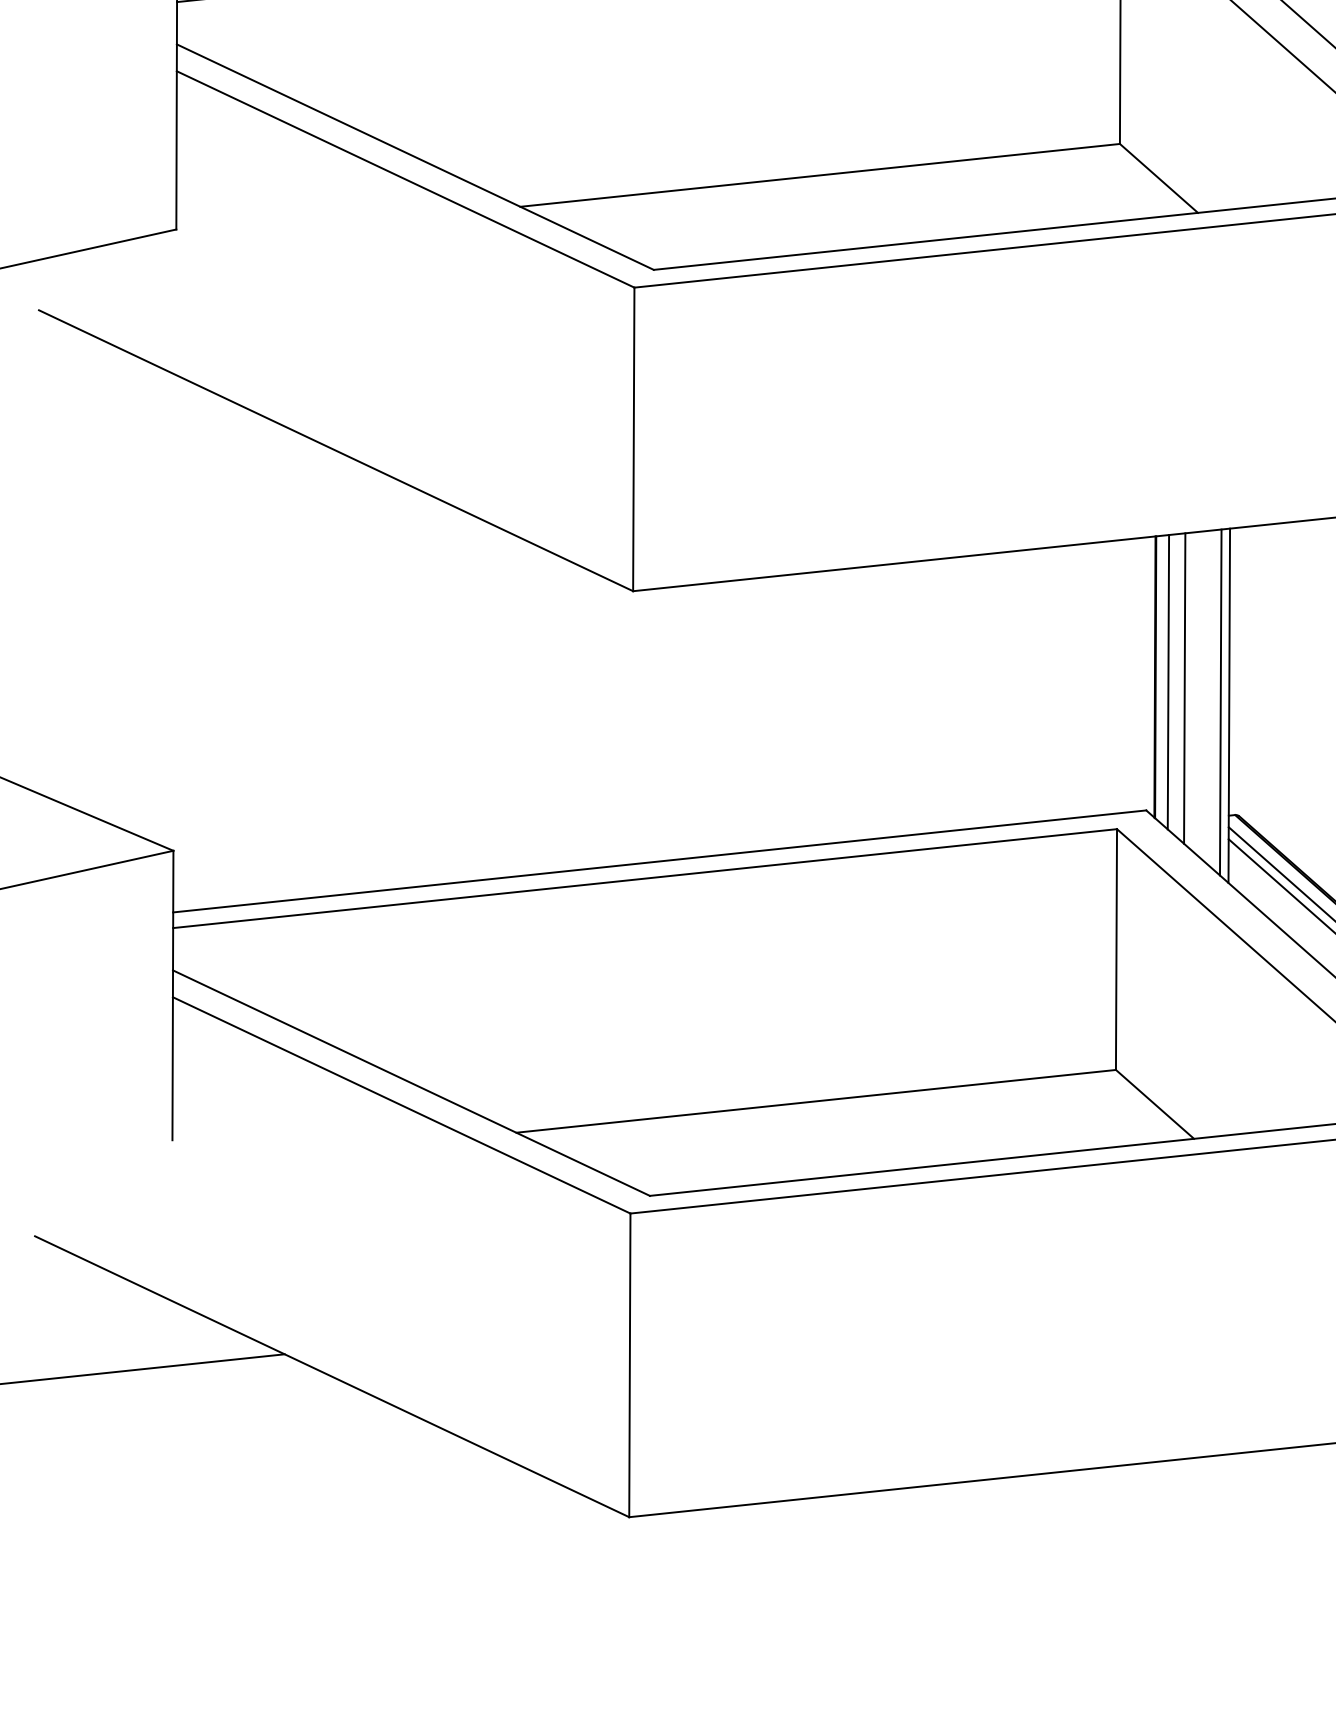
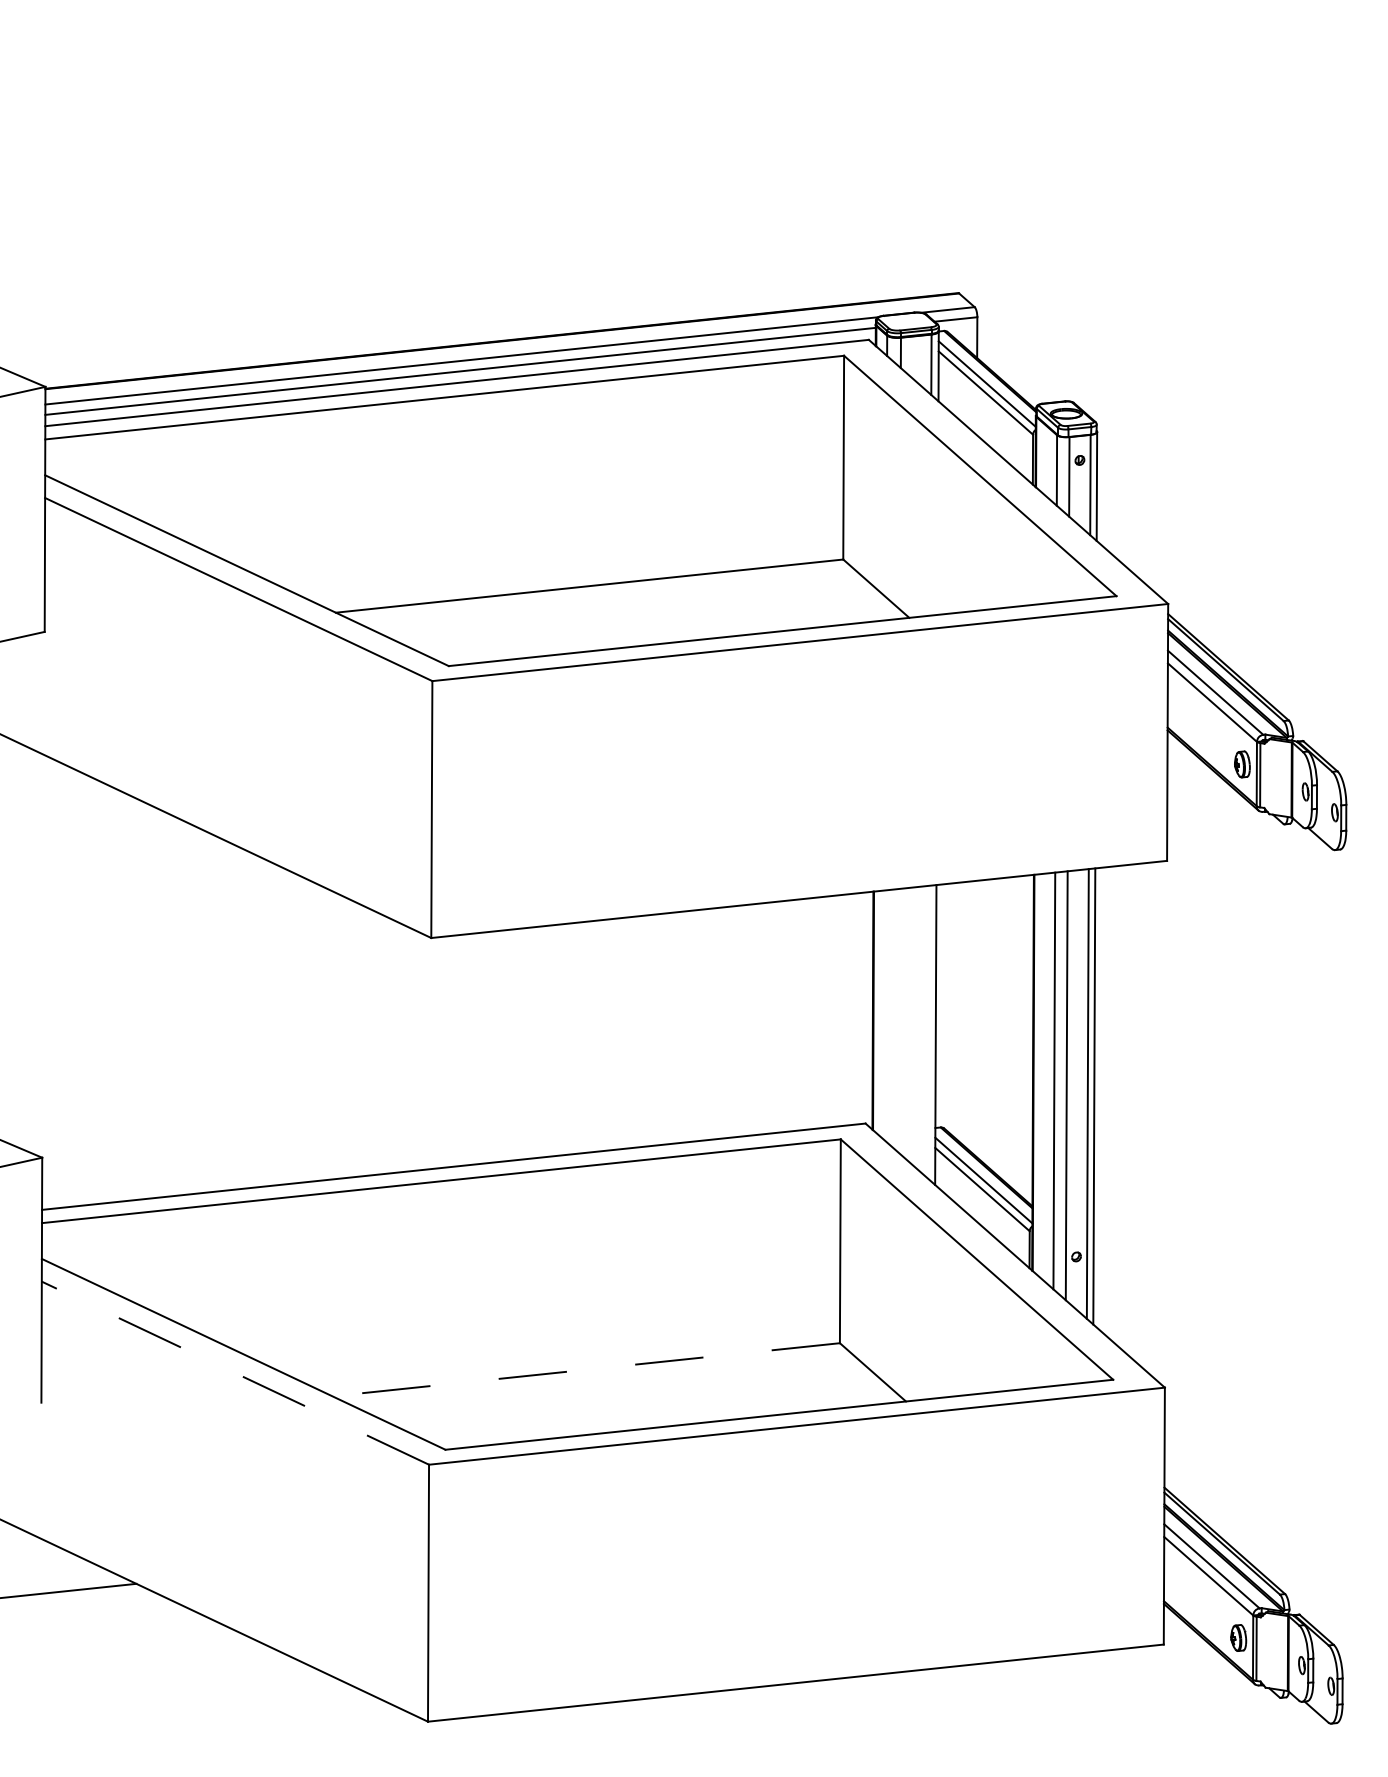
line: (1167, 681) -> (883, 1014), removed
line: (1184, 688) -> (897, 1020), removed
line: (1220, 701) -> (928, 1031), removed
line: (815, 1101) -> (585, 1369), solid -> dashed
line: (400, 1104) -> (234, 1372), solid -> dashed

